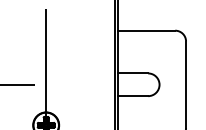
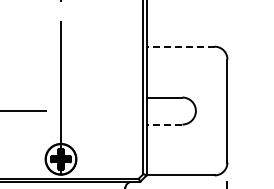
line: (146, 30) -> (180, 46), solid -> dashed
line: (133, 96) -> (164, 124), solid -> dashed

